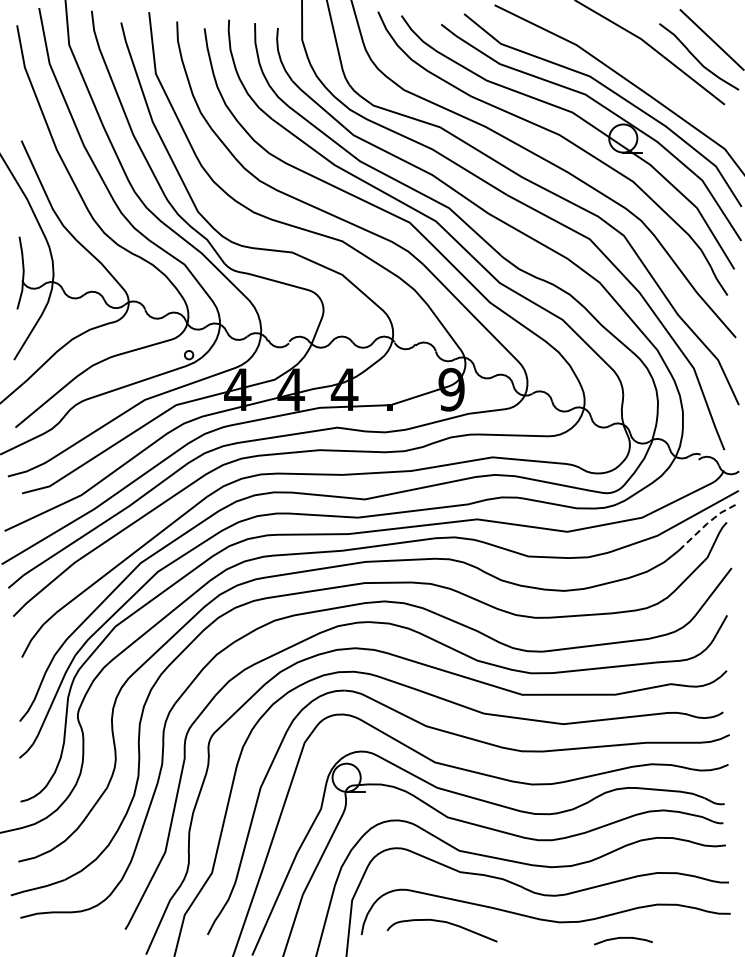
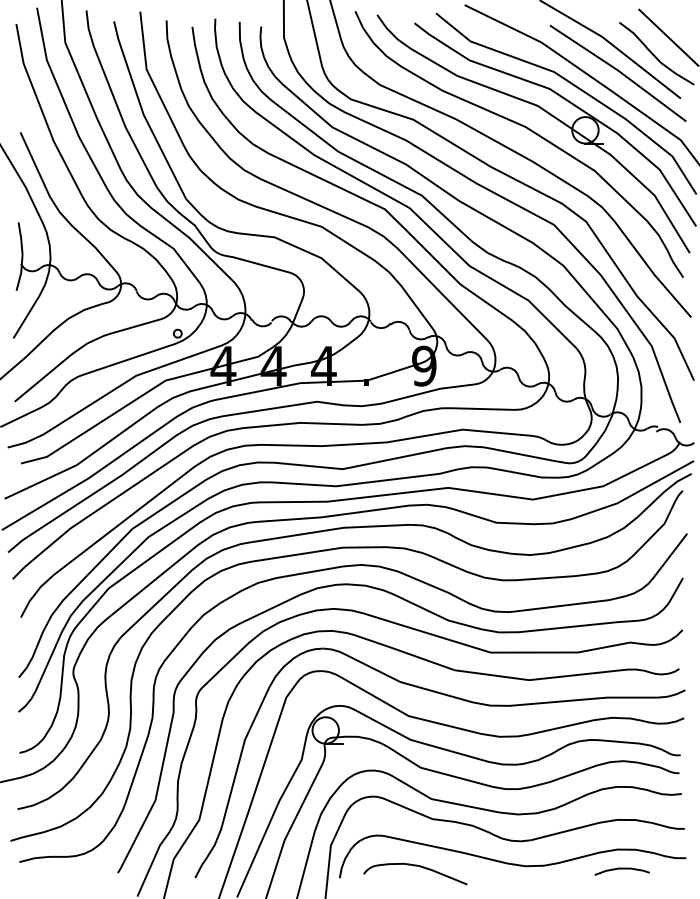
line: (658, 76) -> (618, 72), added
line: (707, 523) -> (664, 491), dashed -> solid
curve: (623, 938) -> (622, 869), moved

